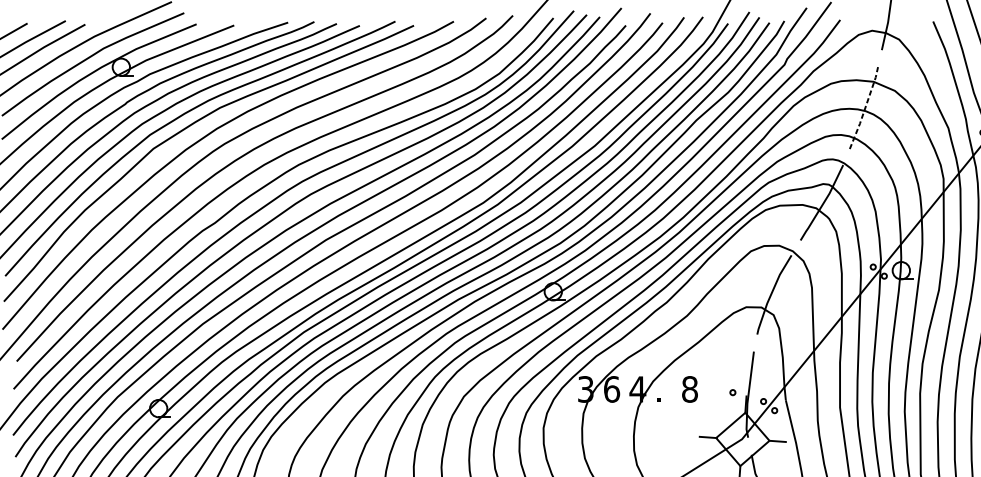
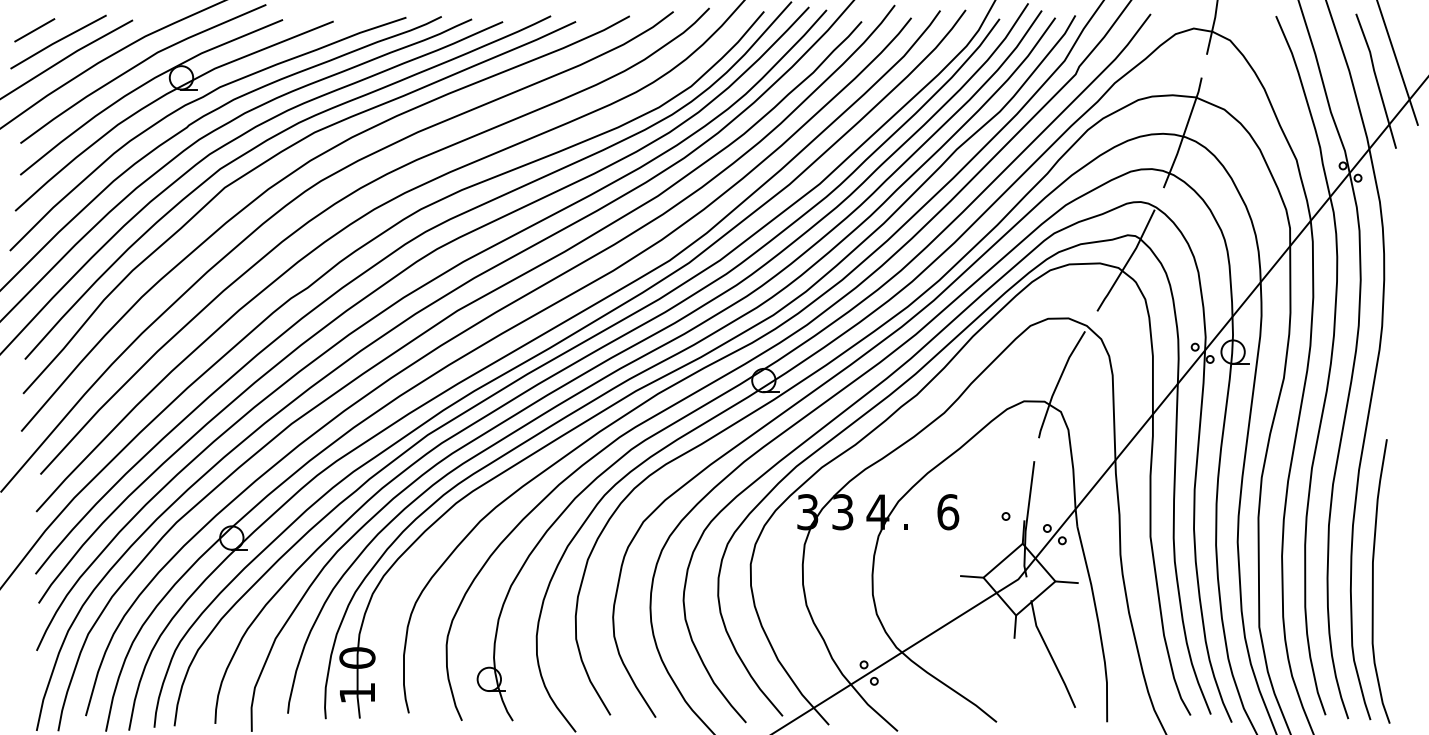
line: (865, 108) -> (1184, 133), dashed -> solid
text: (611, 389) -> (842, 512), 6 -> 3
text: (690, 389) -> (948, 512), 8 -> 6

